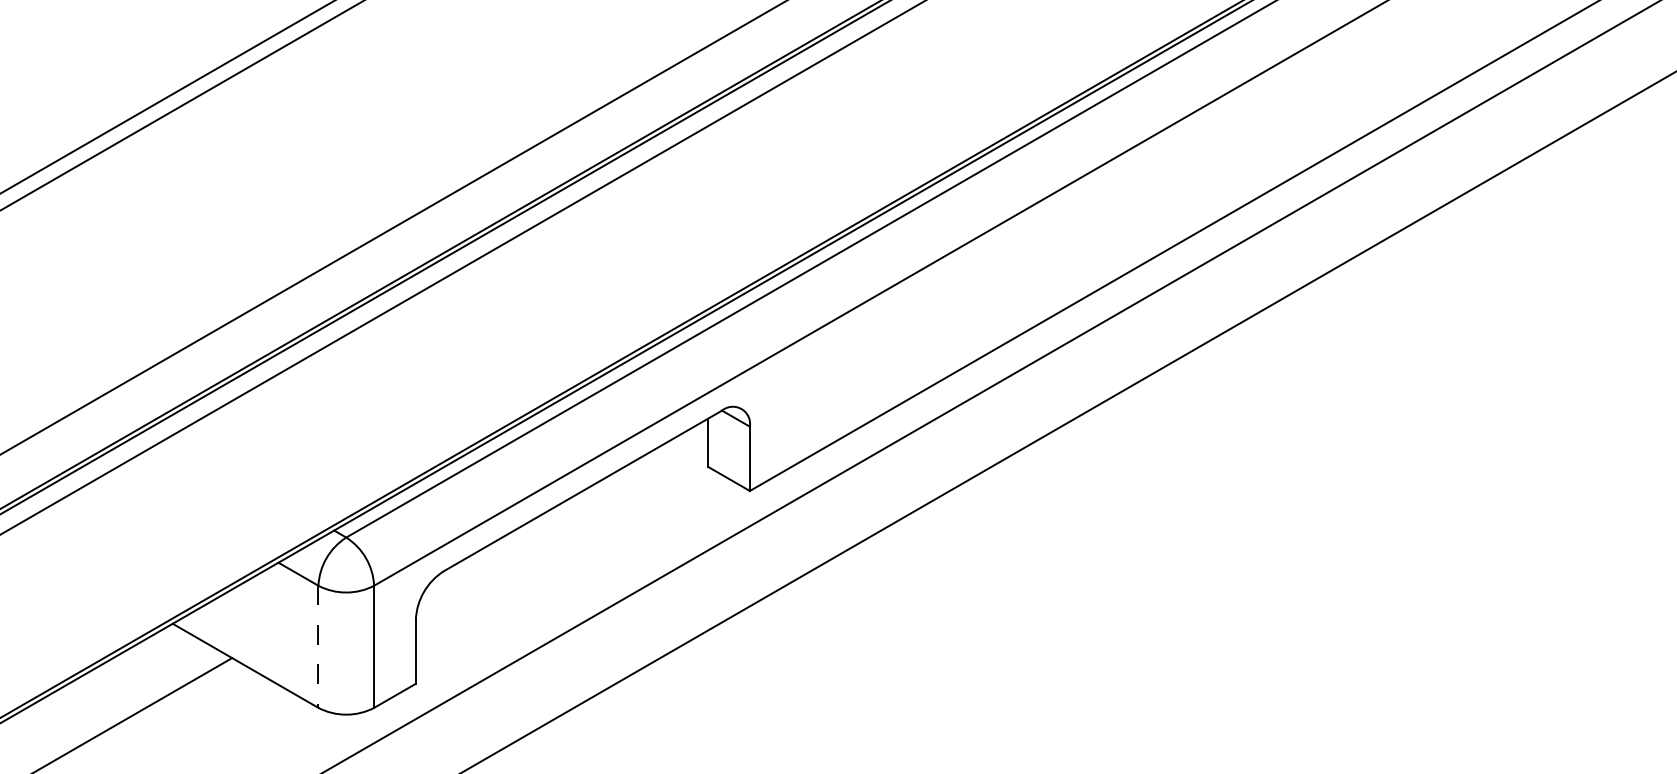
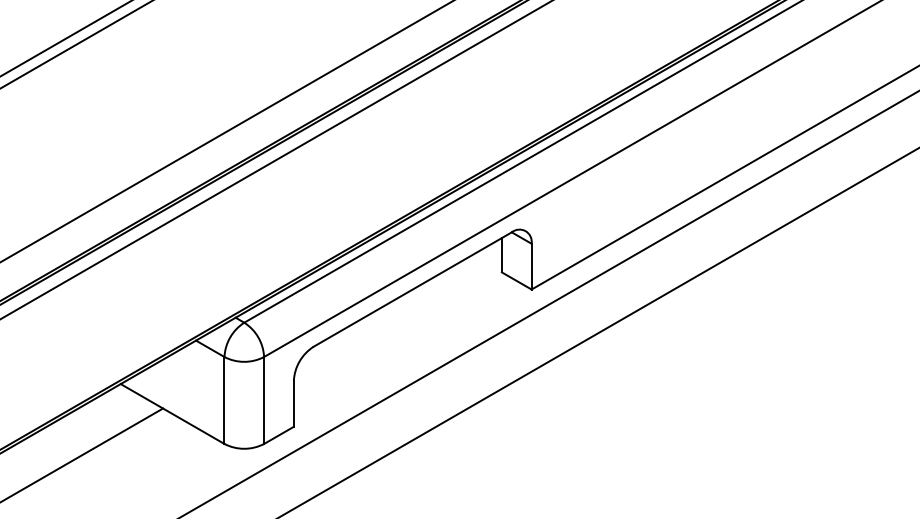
line: (318, 647) -> (224, 400), dashed -> solid

